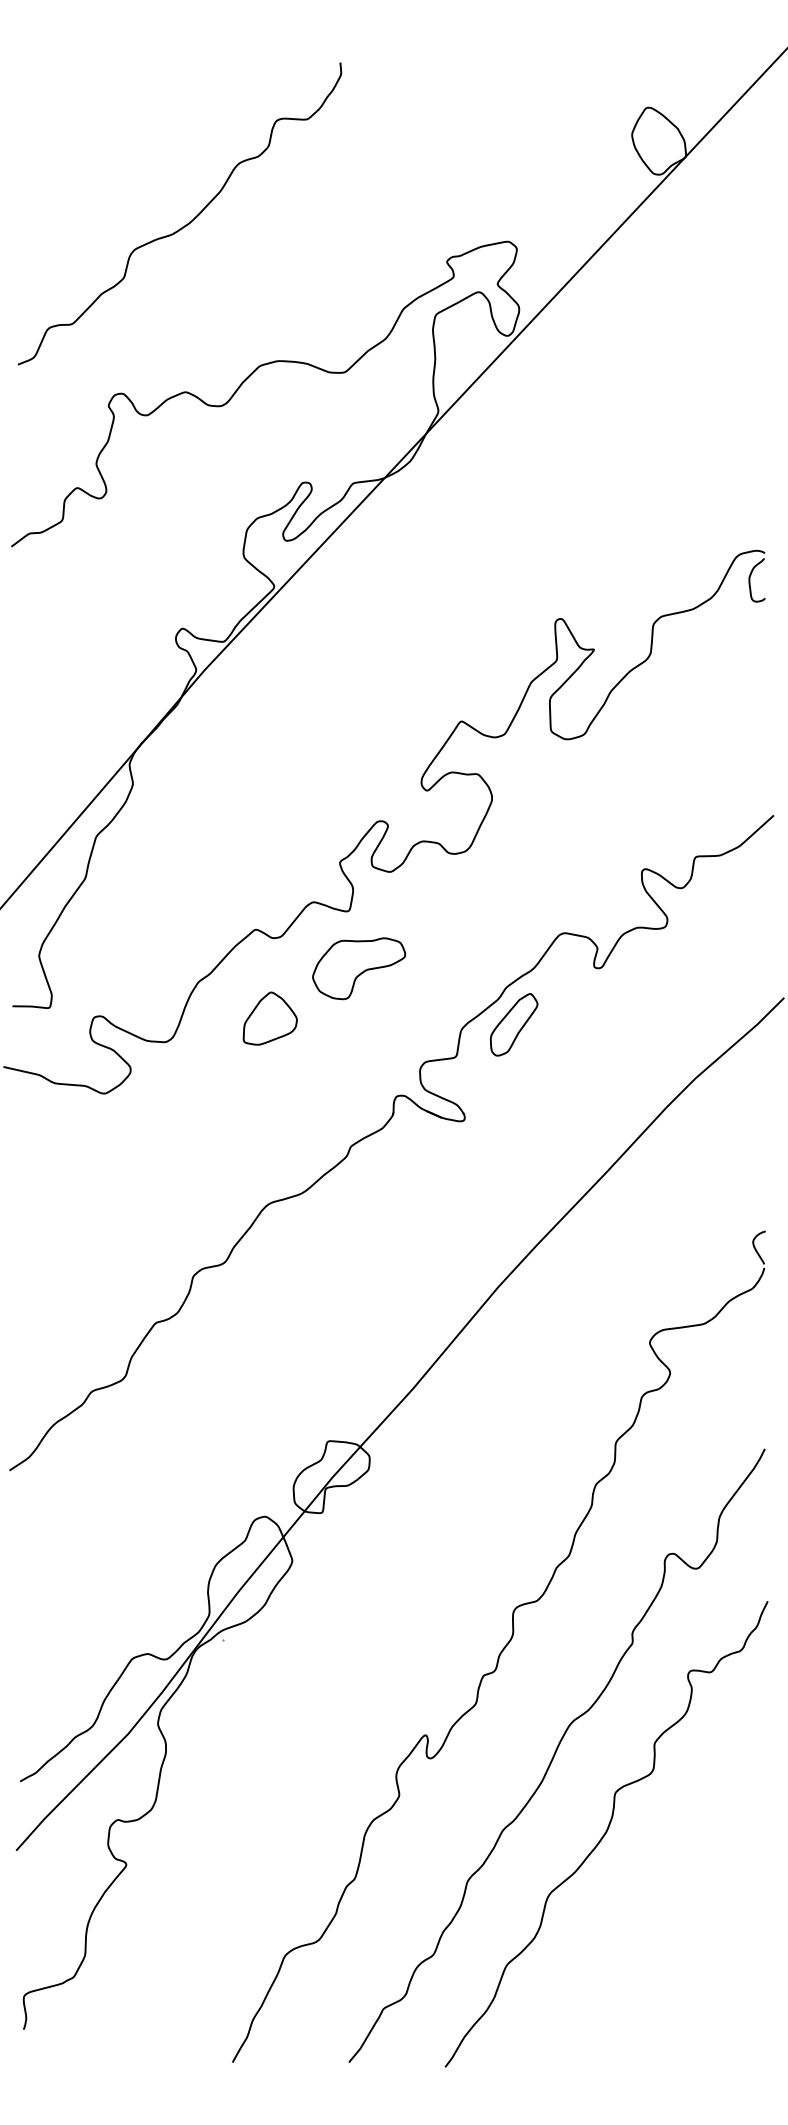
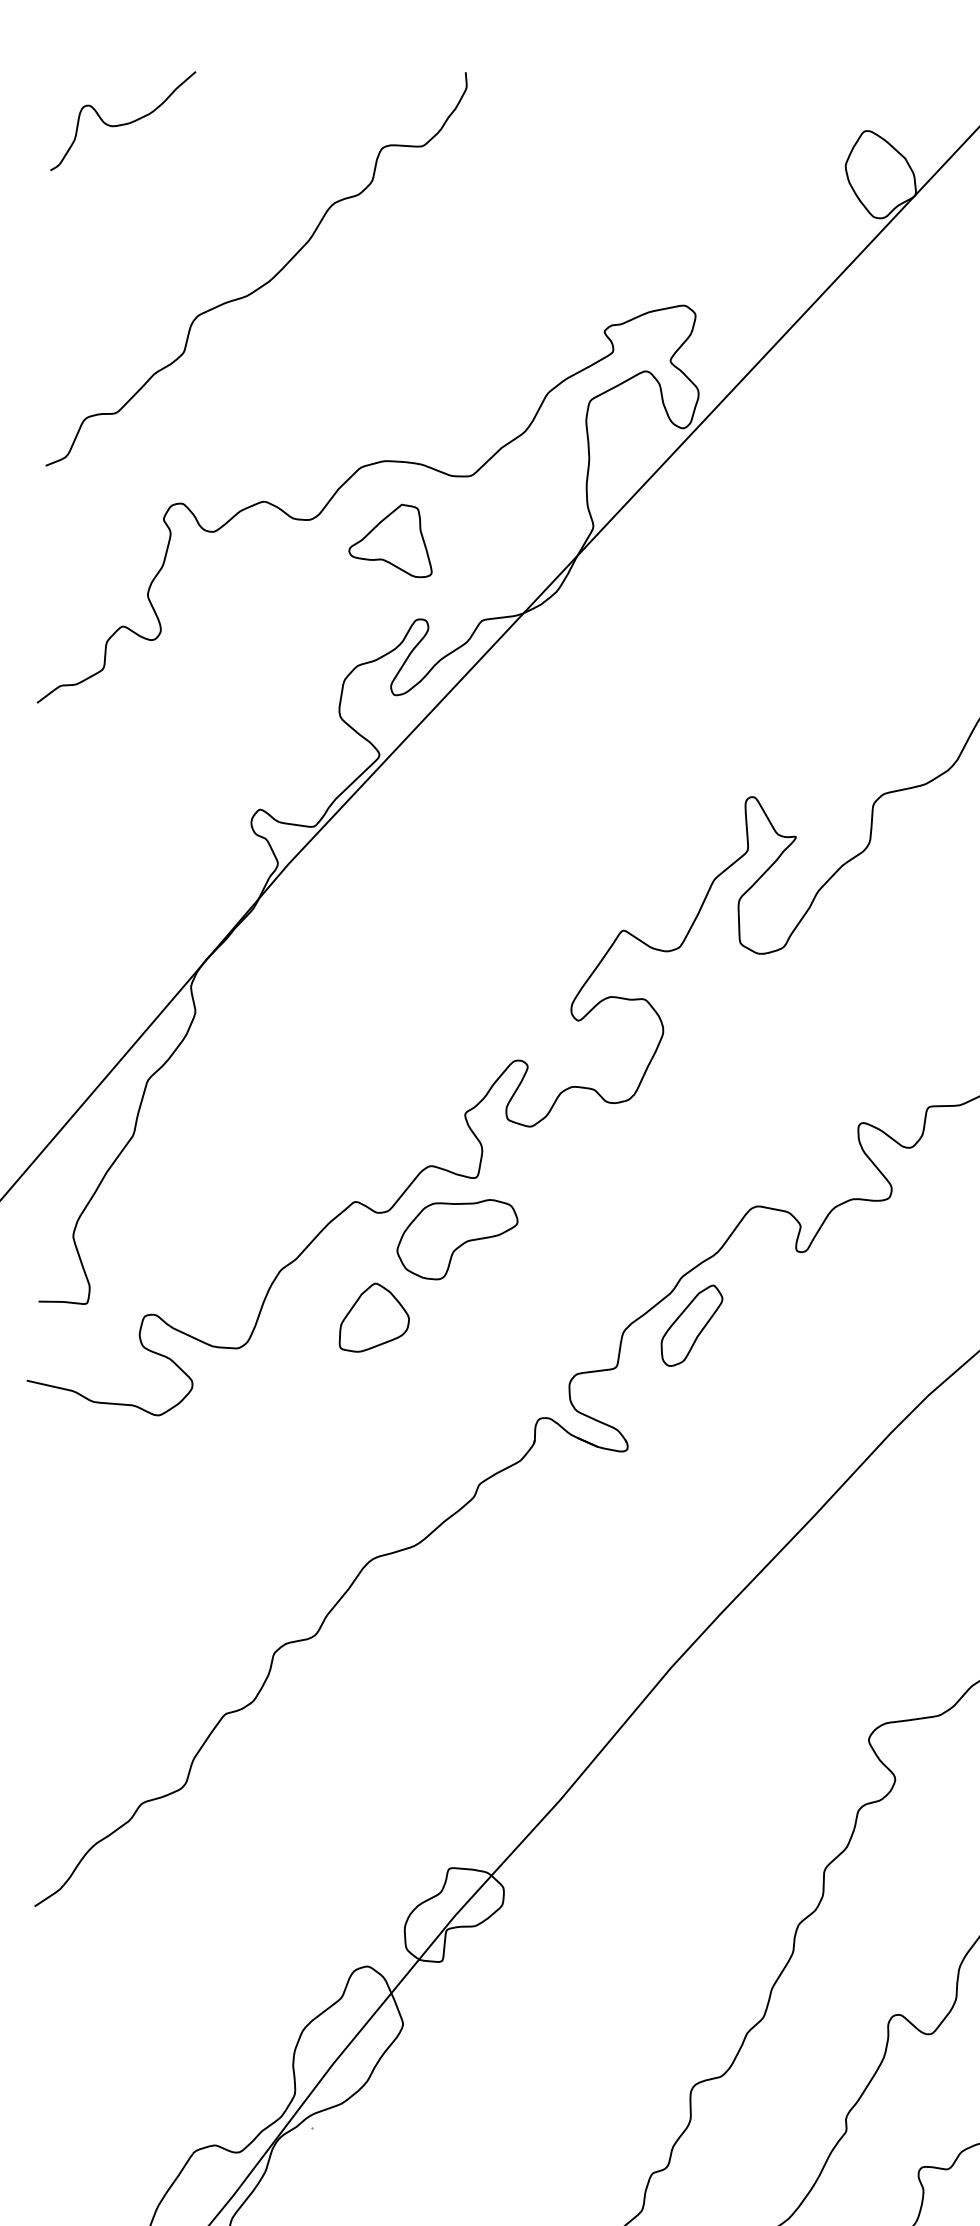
curve: (77, 101) -> (123, 122), added
part: (282, 422) -> (390, 541), added
part: (359, 968) -> (457, 1239), moved

